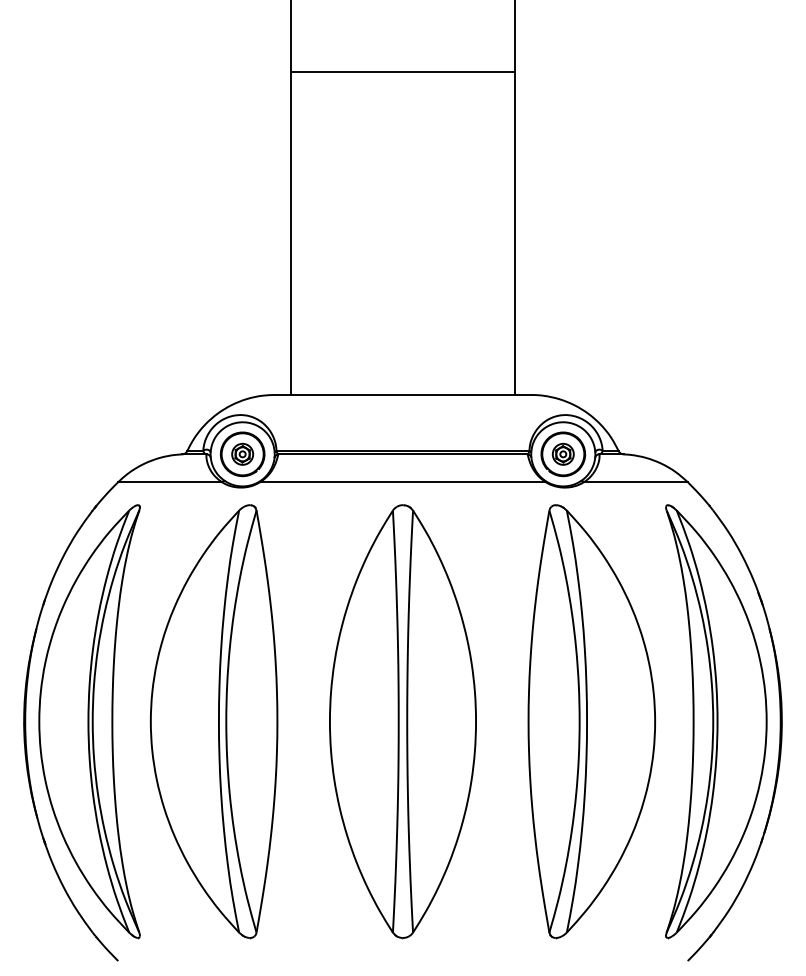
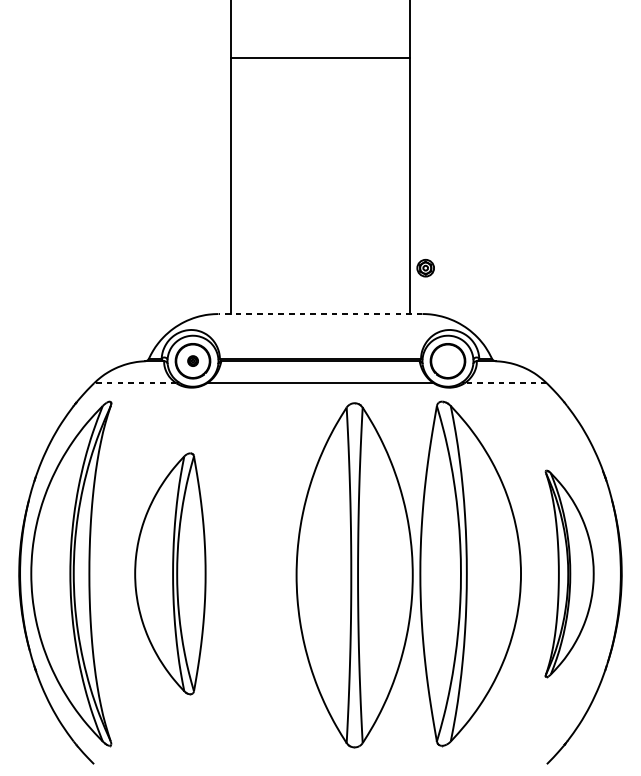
line: (402, 394) -> (320, 313), solid -> dashed
part: (242, 453) -> (192, 360), size x0.6
part: (562, 453) -> (425, 267), moved
line: (170, 482) -> (135, 383), solid -> dashed
line: (635, 482) -> (505, 383), solid -> dashed
part: (214, 721) -> (170, 573), size x0.7
part: (402, 721) -> (354, 575), moved
part: (716, 721) -> (569, 573), size x0.6

